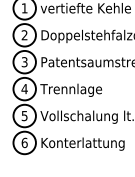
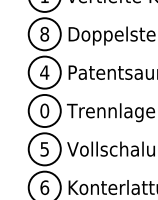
text: (24, 35) -> (44, 34), 2 -> 8
text: (24, 62) -> (44, 73), 3 -> 4
text: (24, 89) -> (44, 111), 4 -> 0

